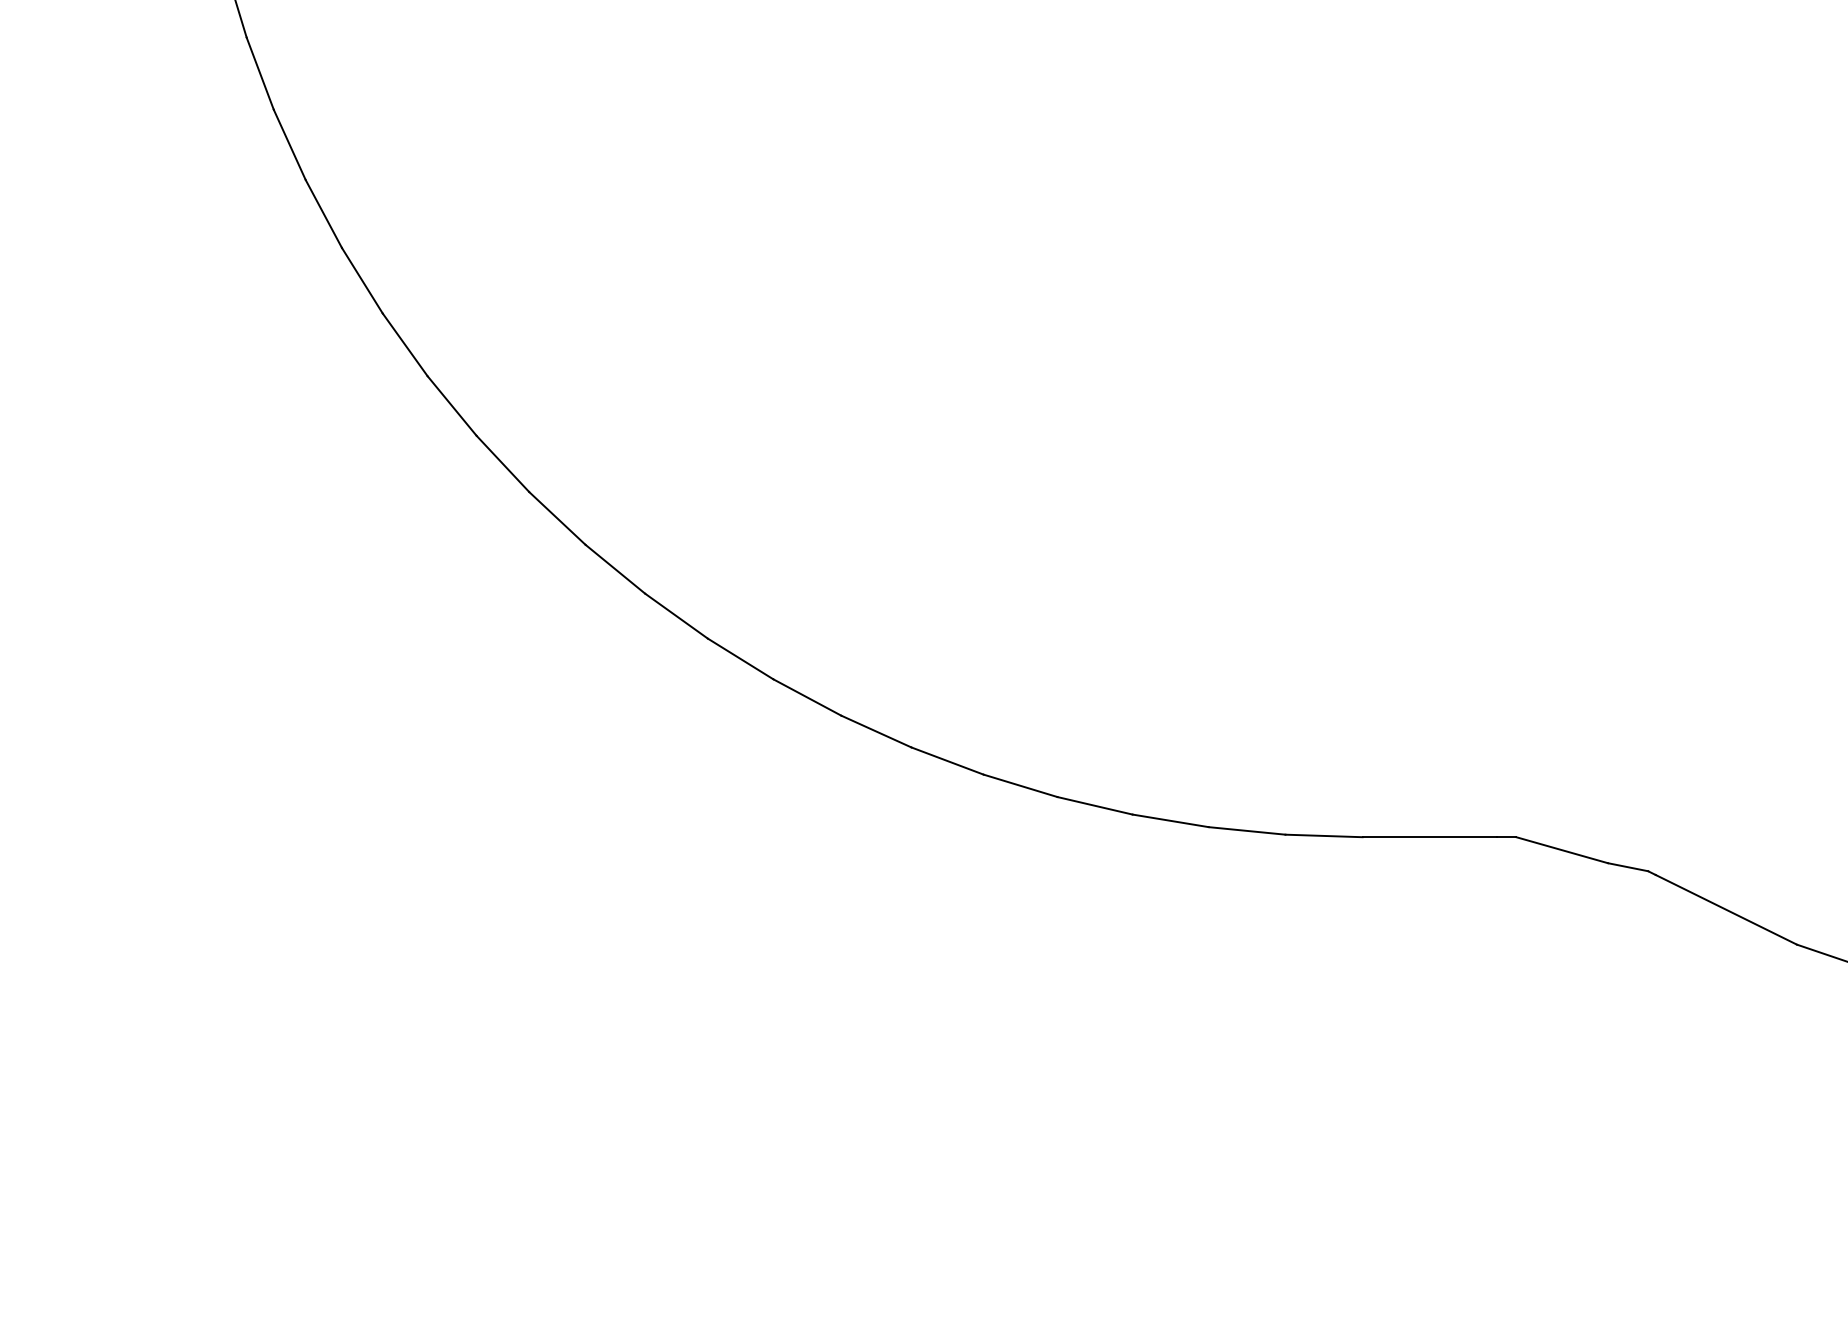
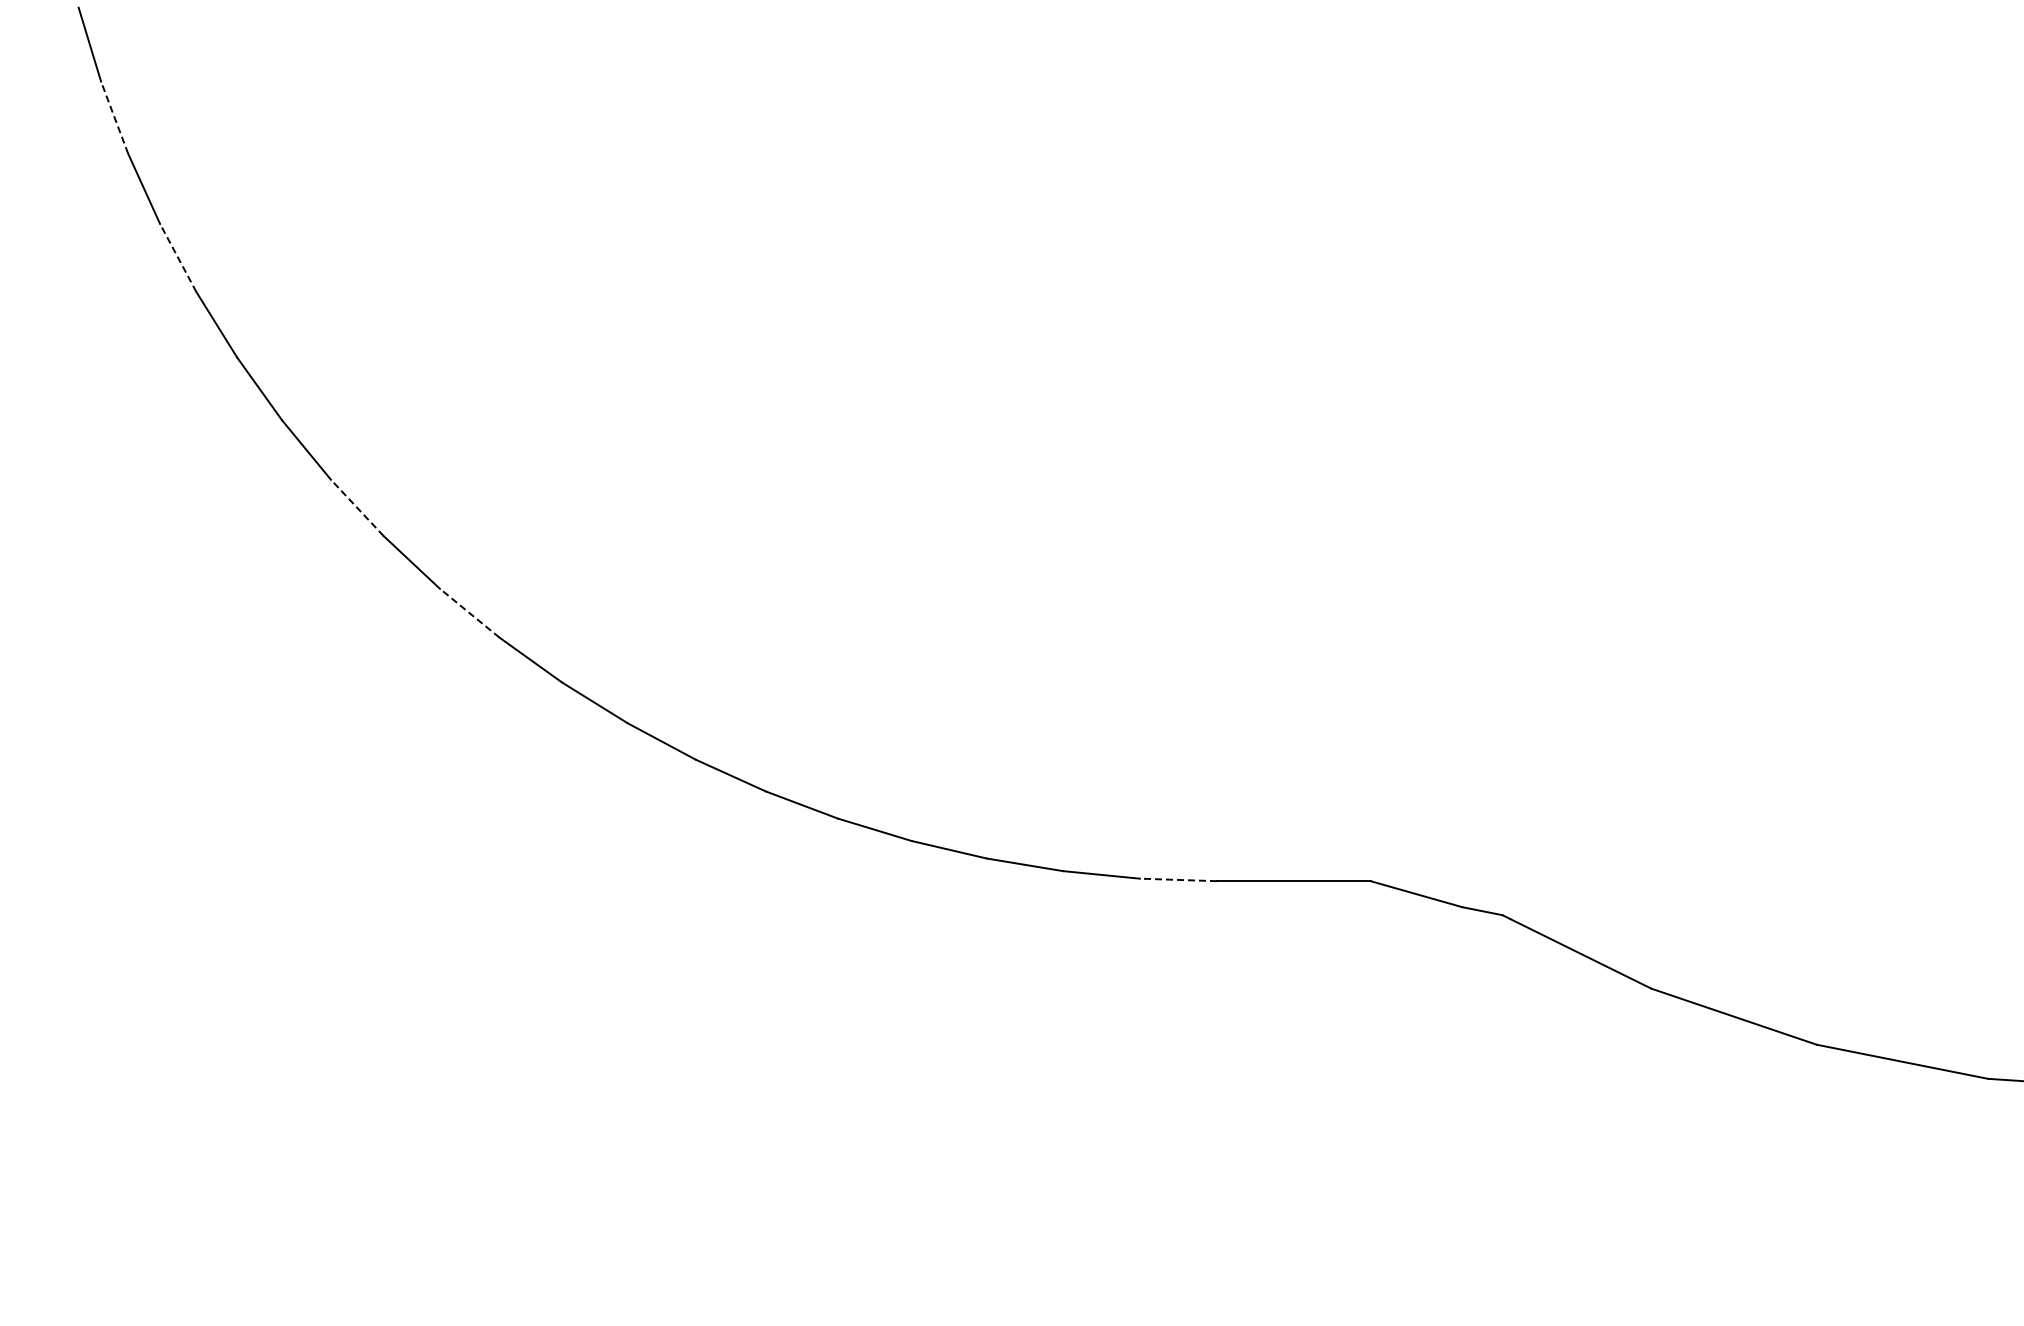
line: (260, 73) -> (114, 117), solid -> dashed
line: (324, 213) -> (178, 257), solid -> dashed
line: (503, 463) -> (357, 507), solid -> dashed
line: (615, 569) -> (469, 613), solid -> dashed
line: (1324, 835) -> (1178, 879), solid -> dashed

